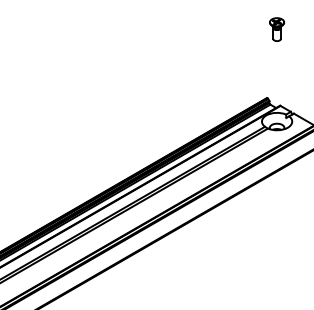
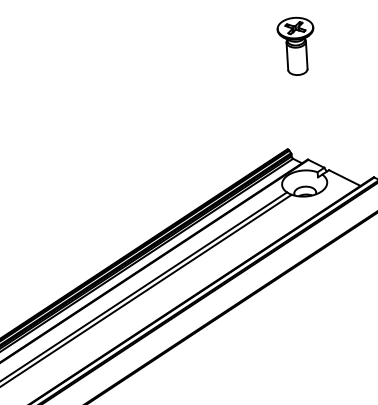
part: (276, 29) -> (295, 46), size x1.67

